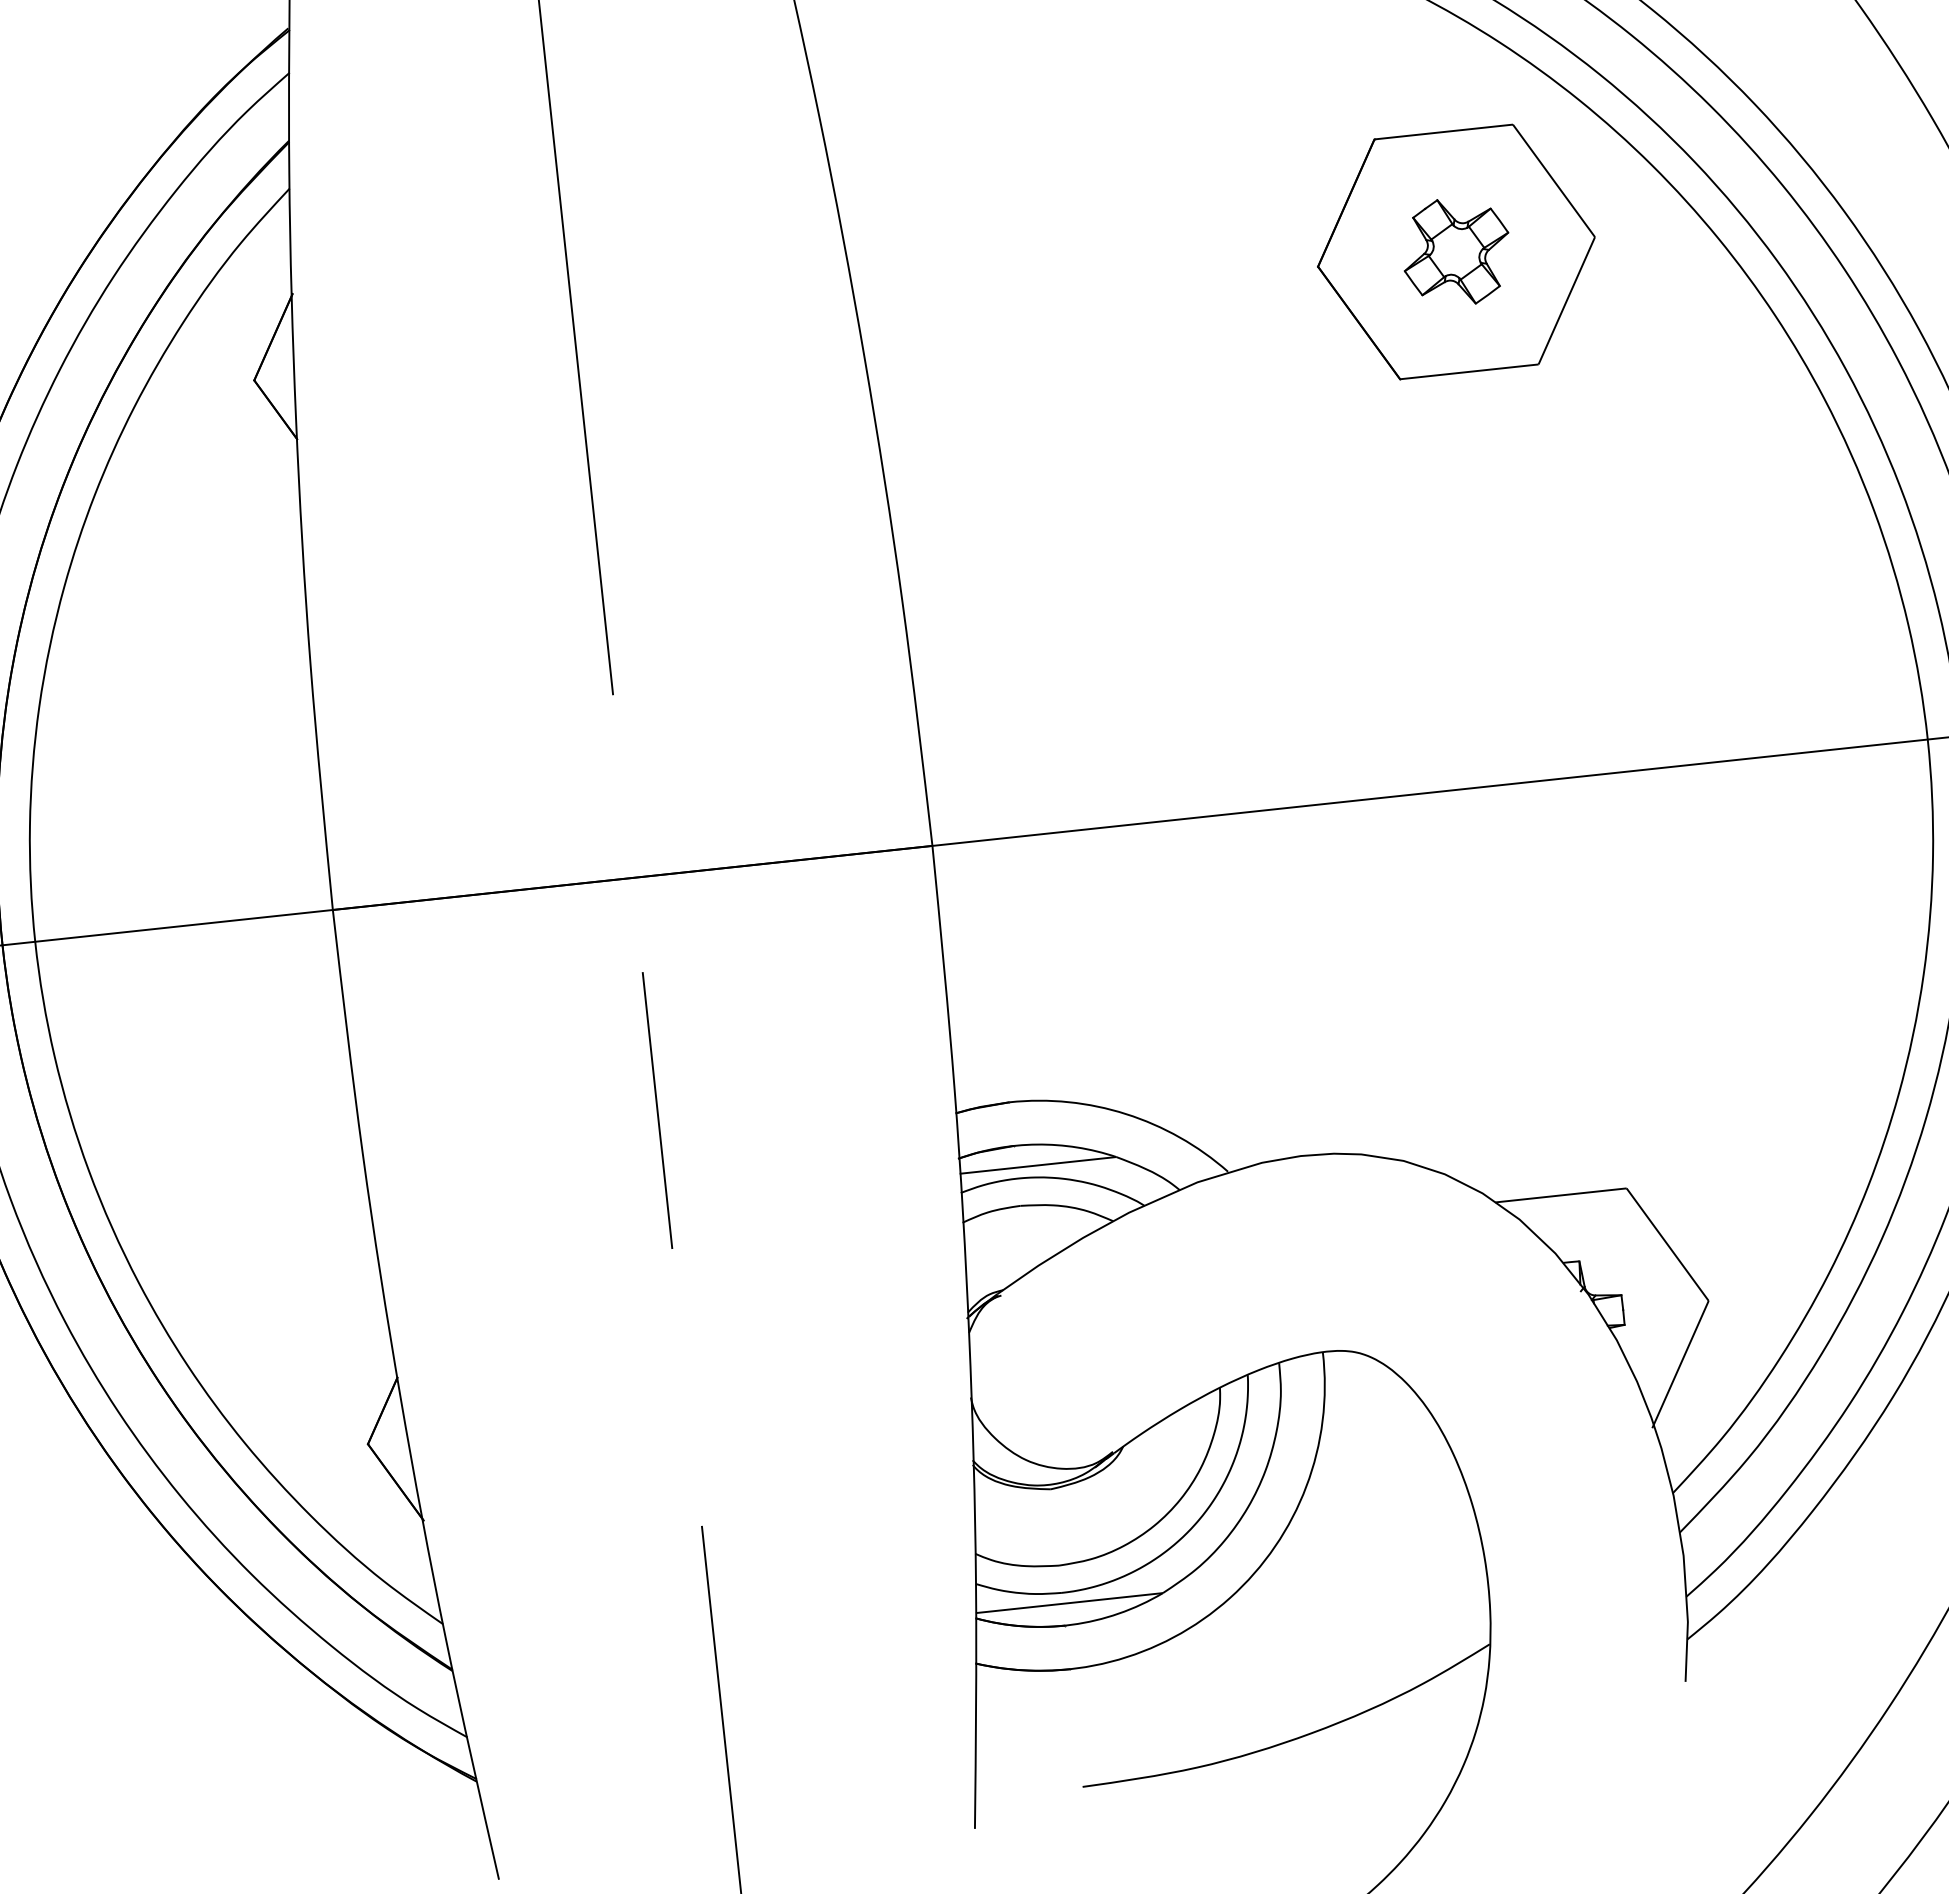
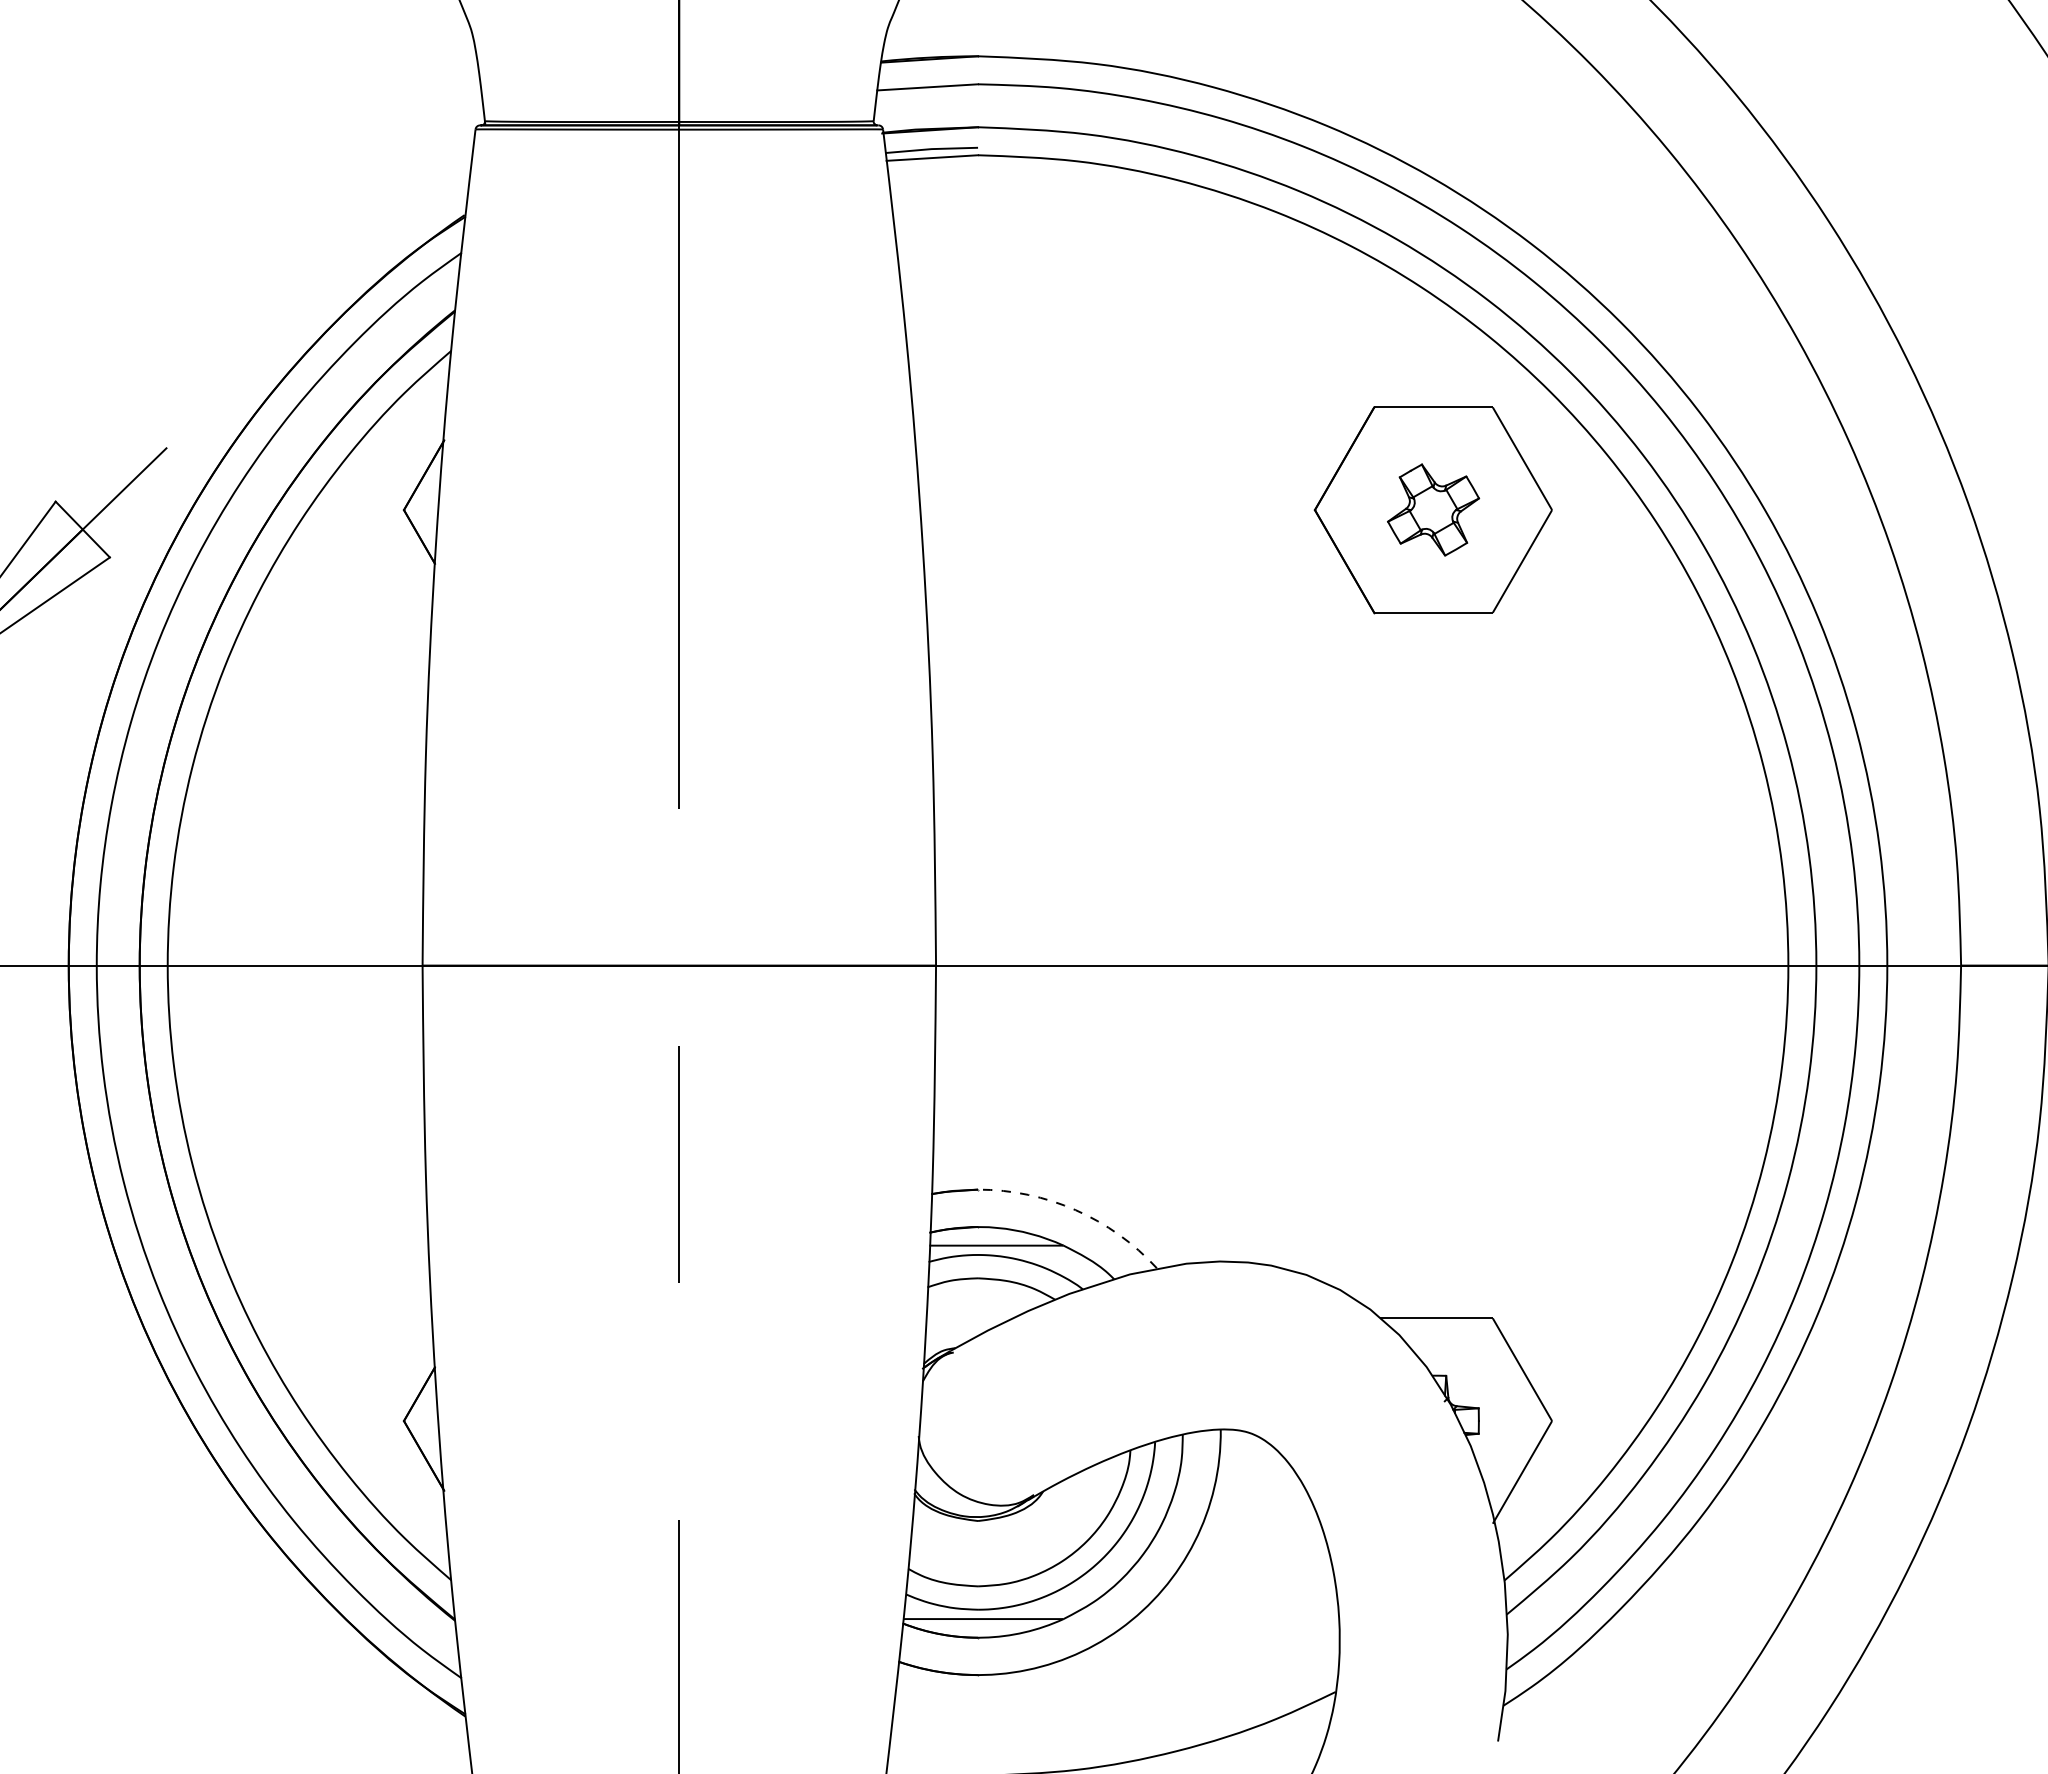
arc: (1125, 1114) -> (1075, 1210), solid -> dashed

